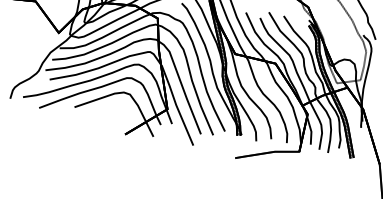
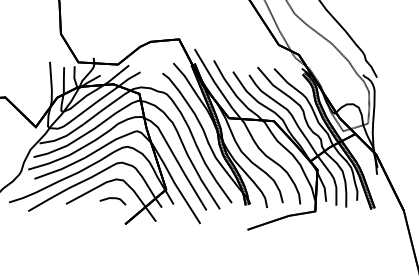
part: (117, 111) -> (112, 201), added

